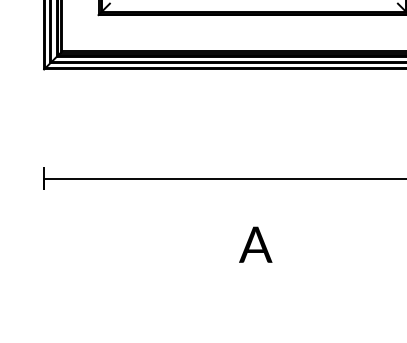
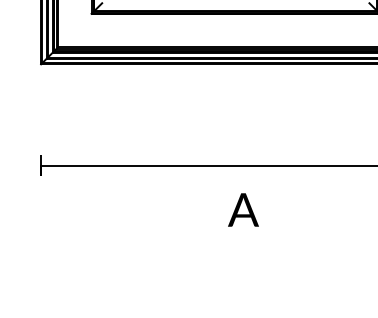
text: (255, 244) -> (243, 209), moved

